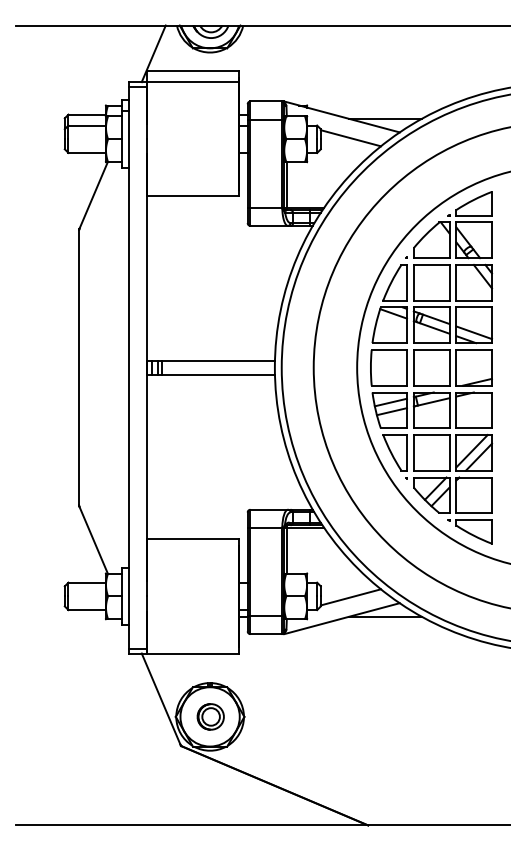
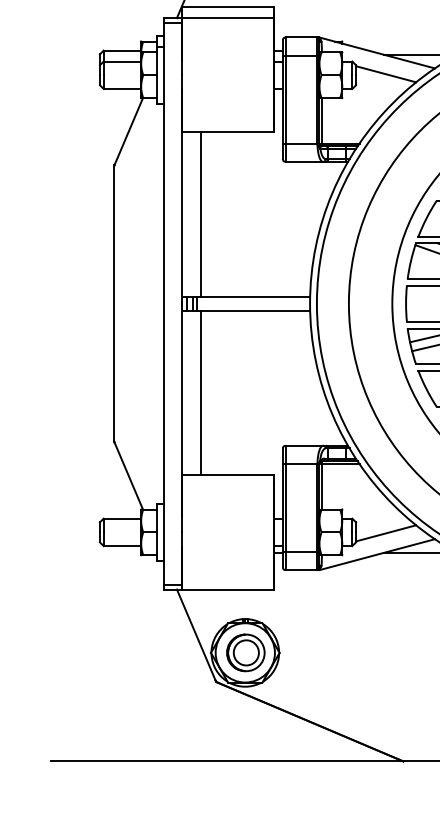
line: (165, 278) -> (200, 214), added
line: (165, 456) -> (200, 392), added
part: (210, 716) -> (245, 652), size x1.43

